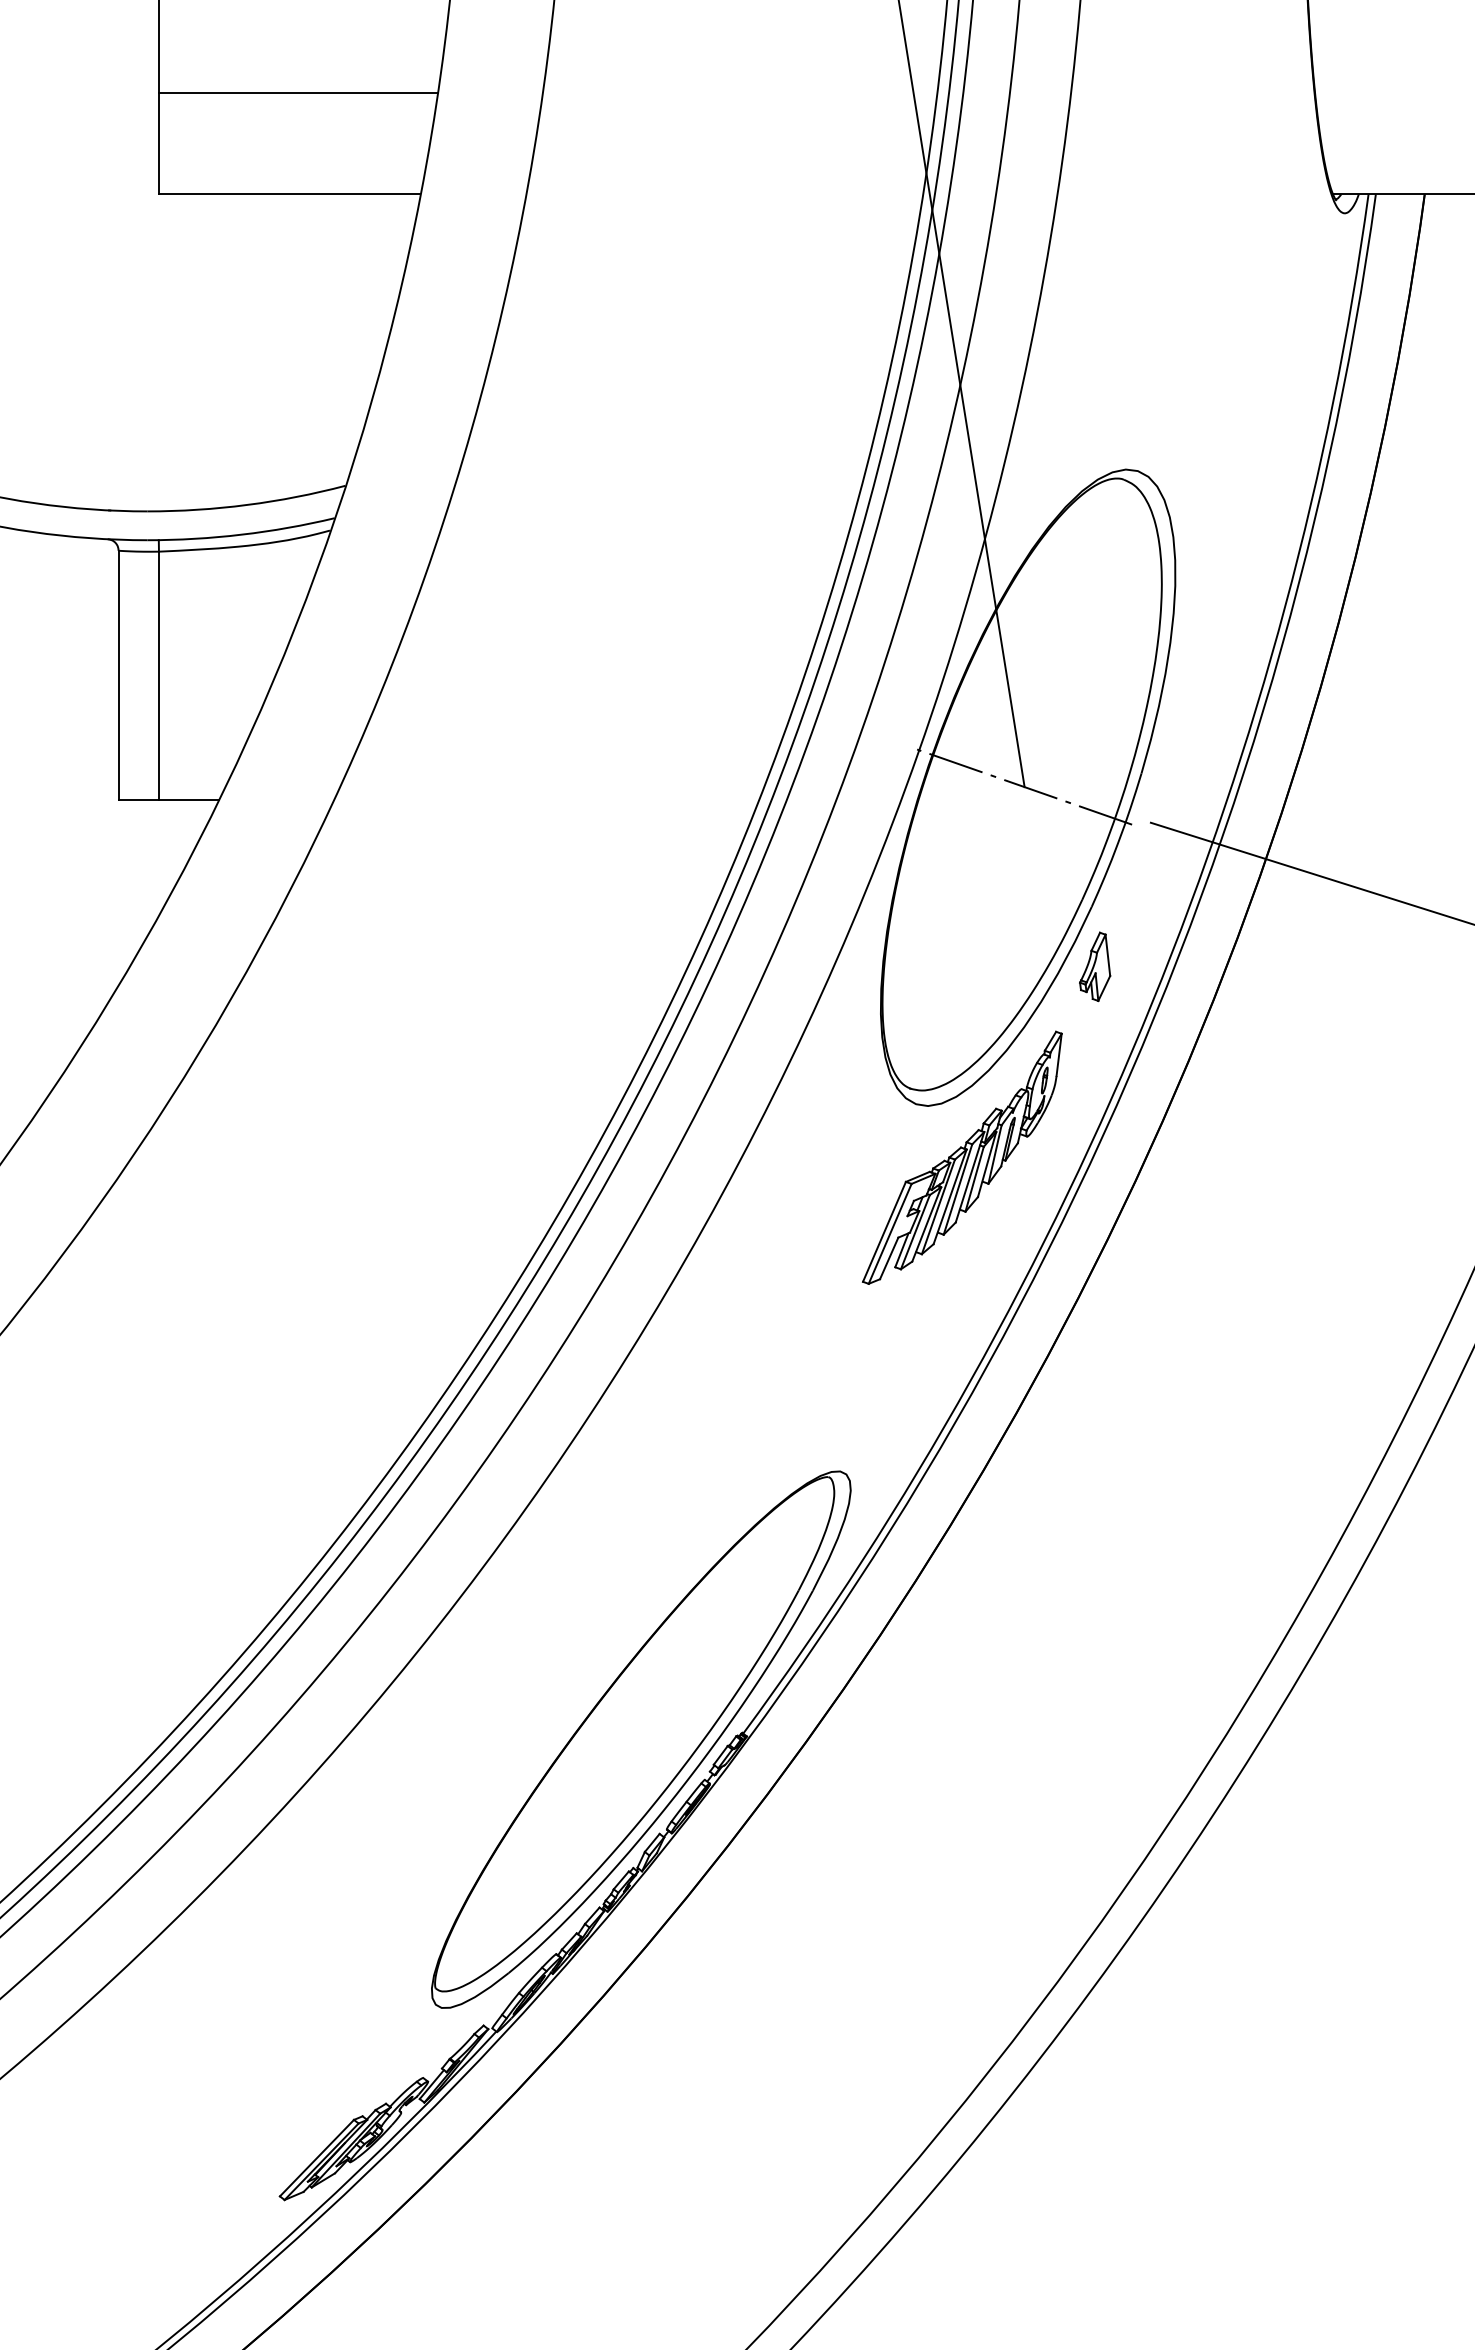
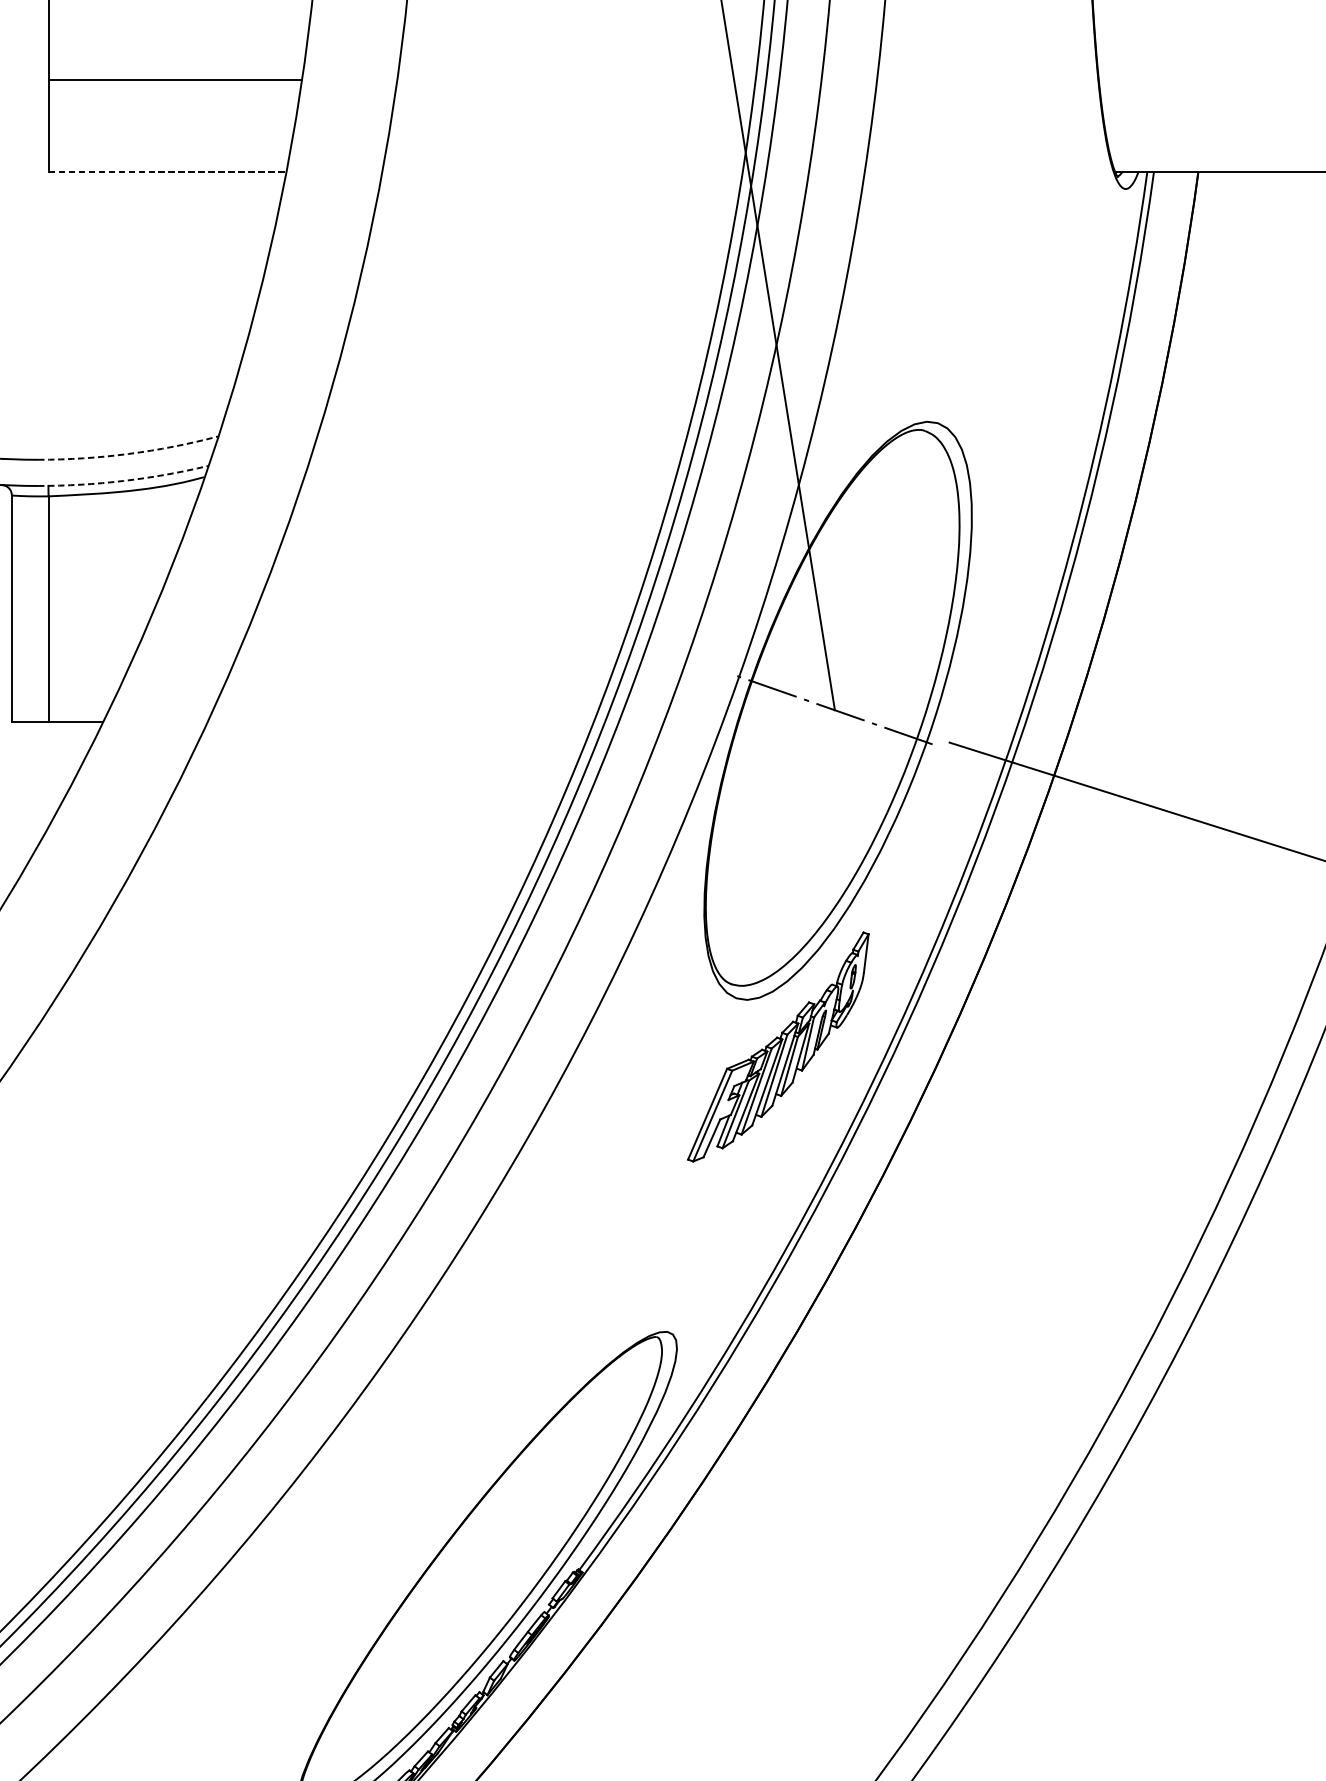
line: (289, 194) -> (167, 171), solid -> dashed
arc: (247, 504) -> (128, 453), solid -> dashed
arc: (241, 534) -> (123, 480), solid -> dashed
part: (1095, 966) -> (899, 873), removed

